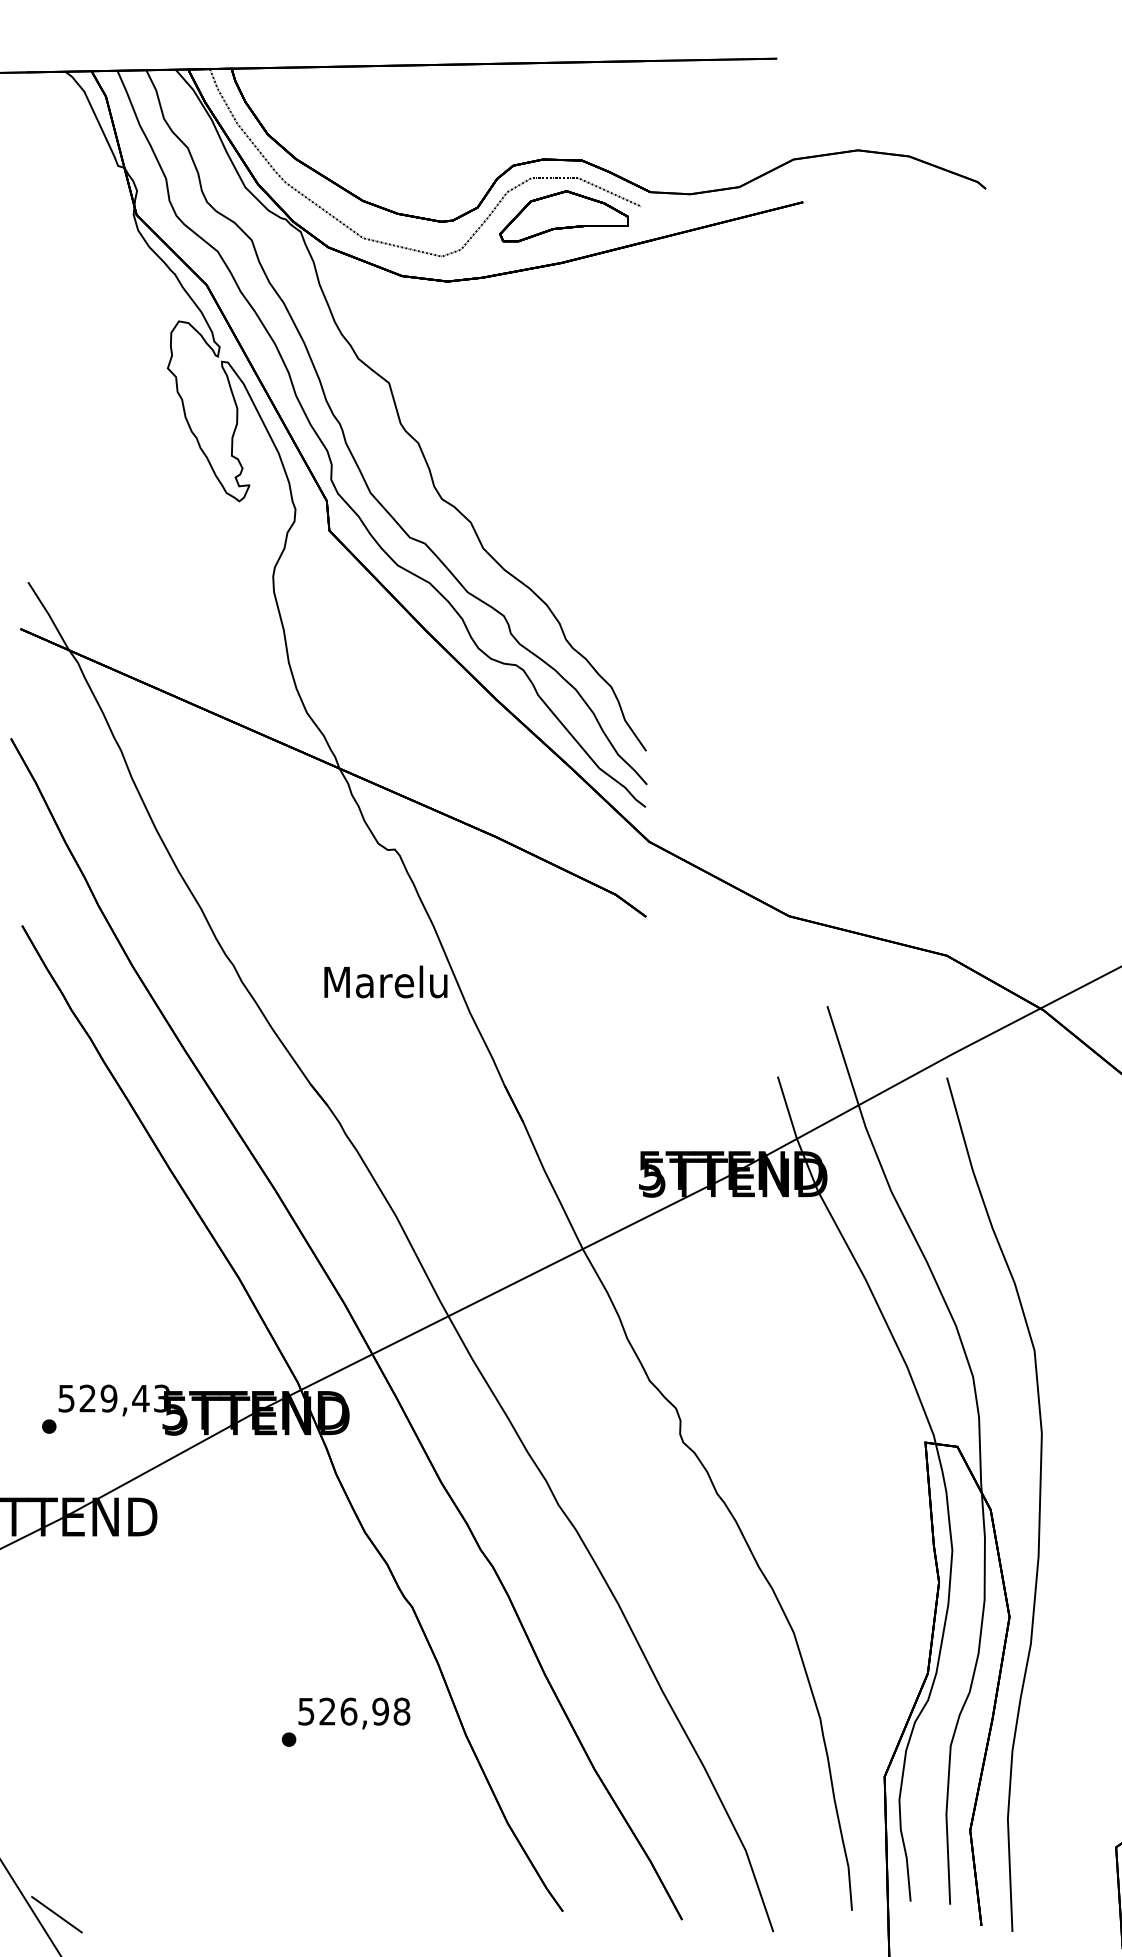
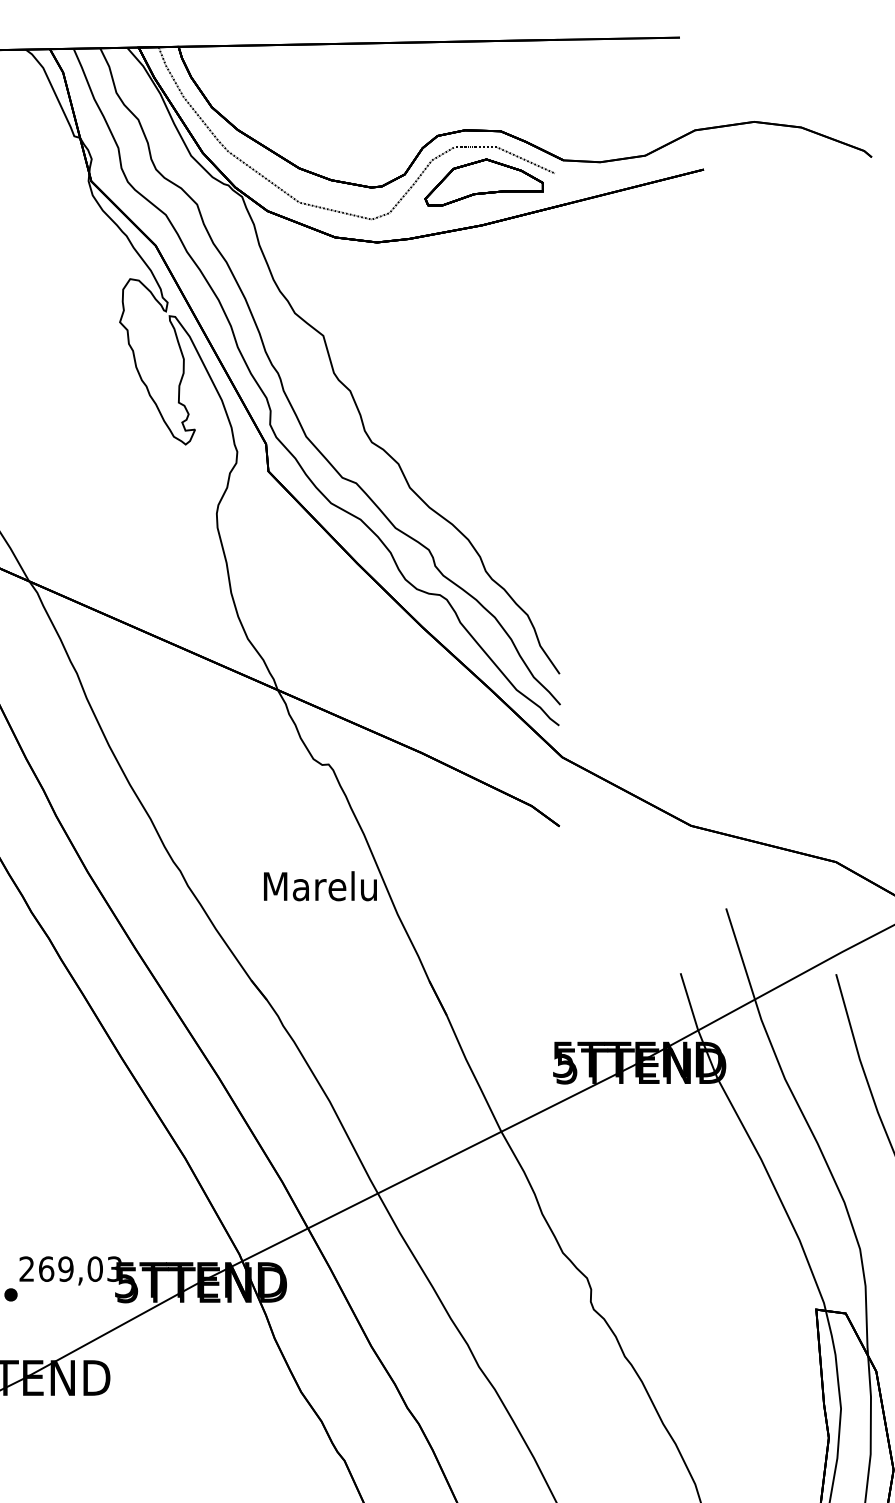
text: (103, 1398) -> (60, 1269), 529,43 -> 269,03

